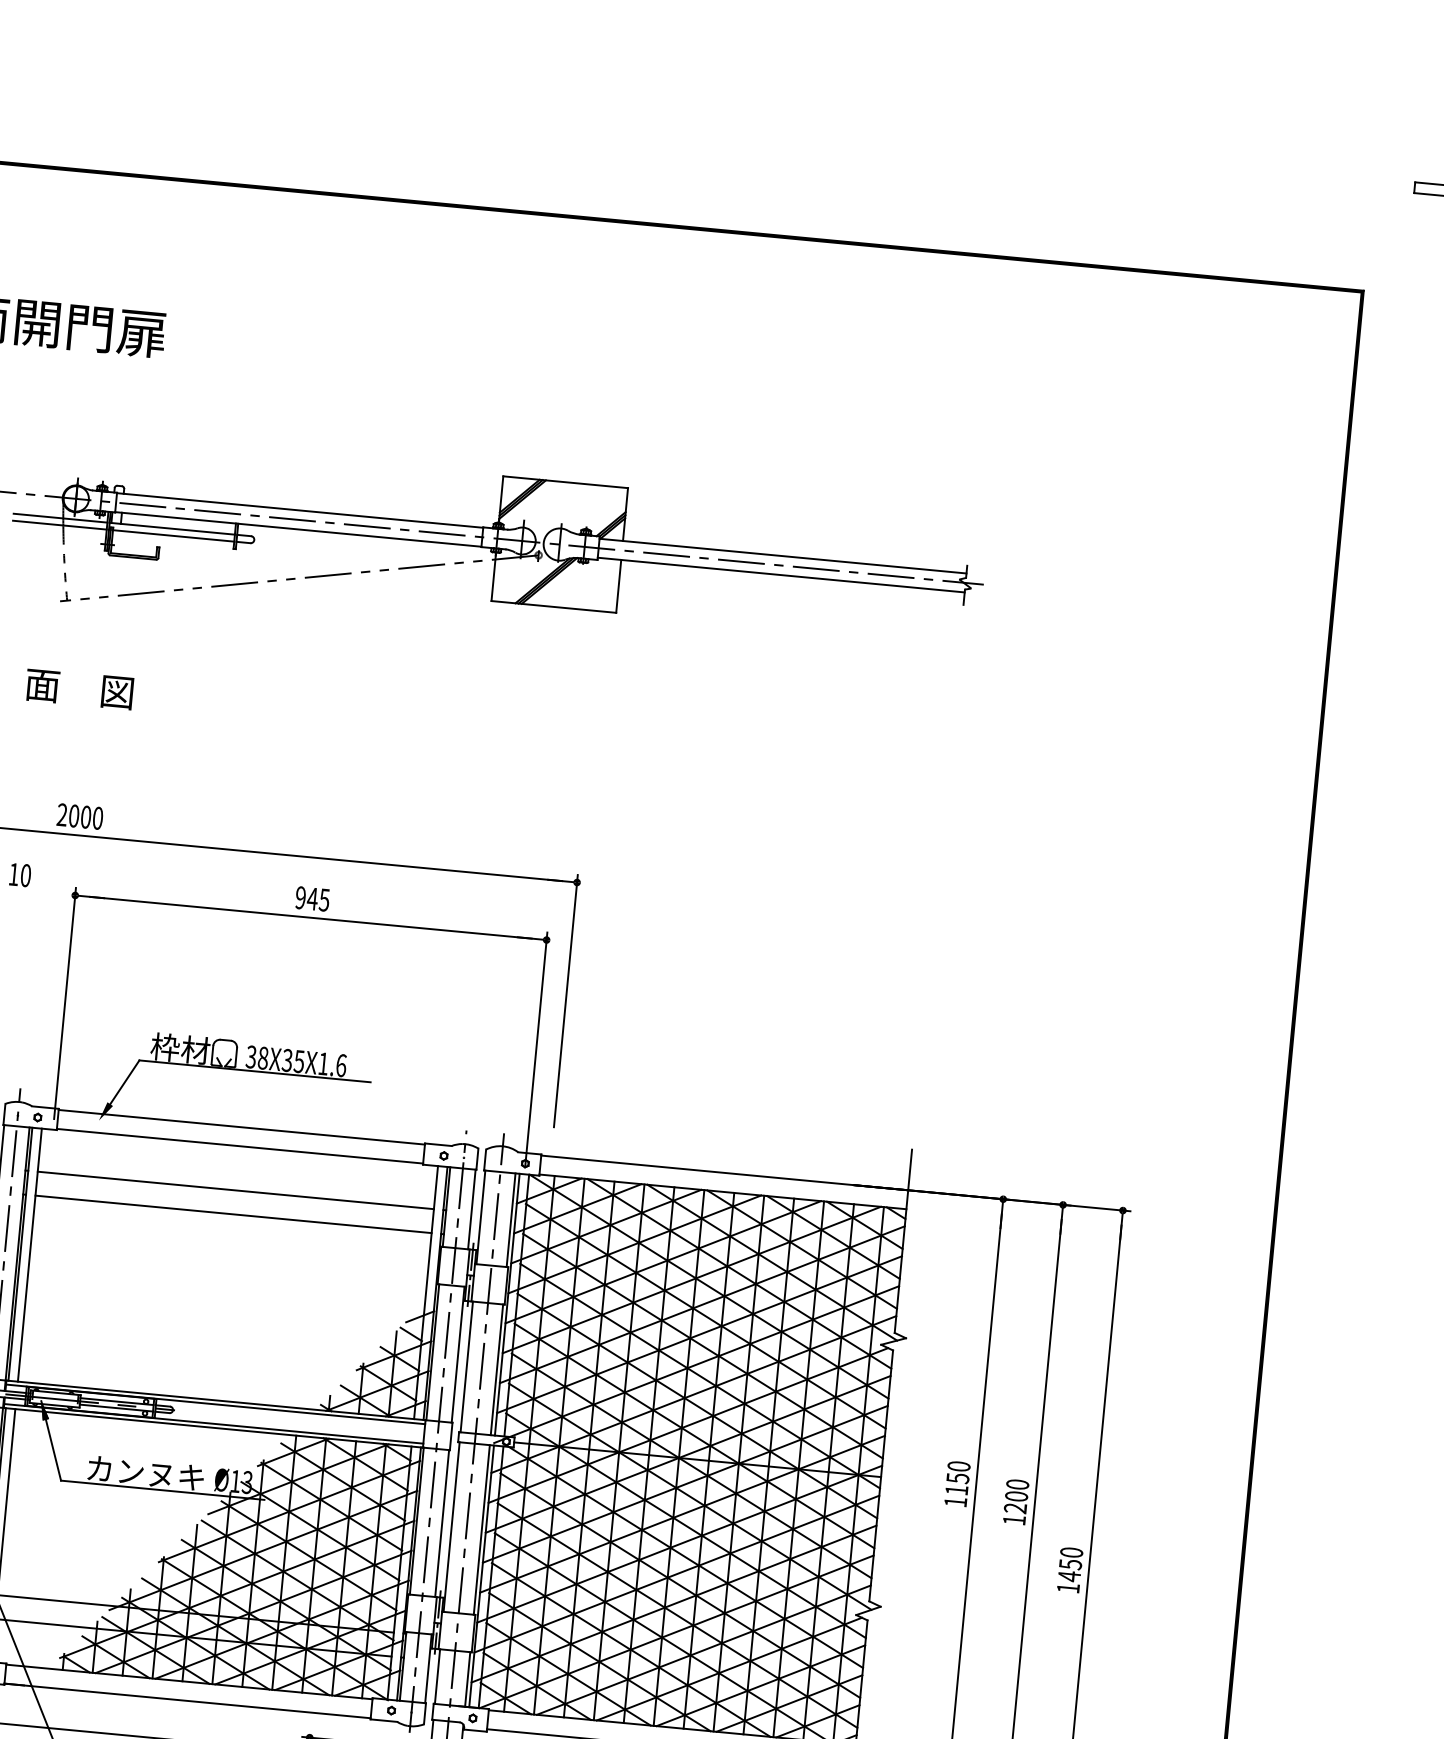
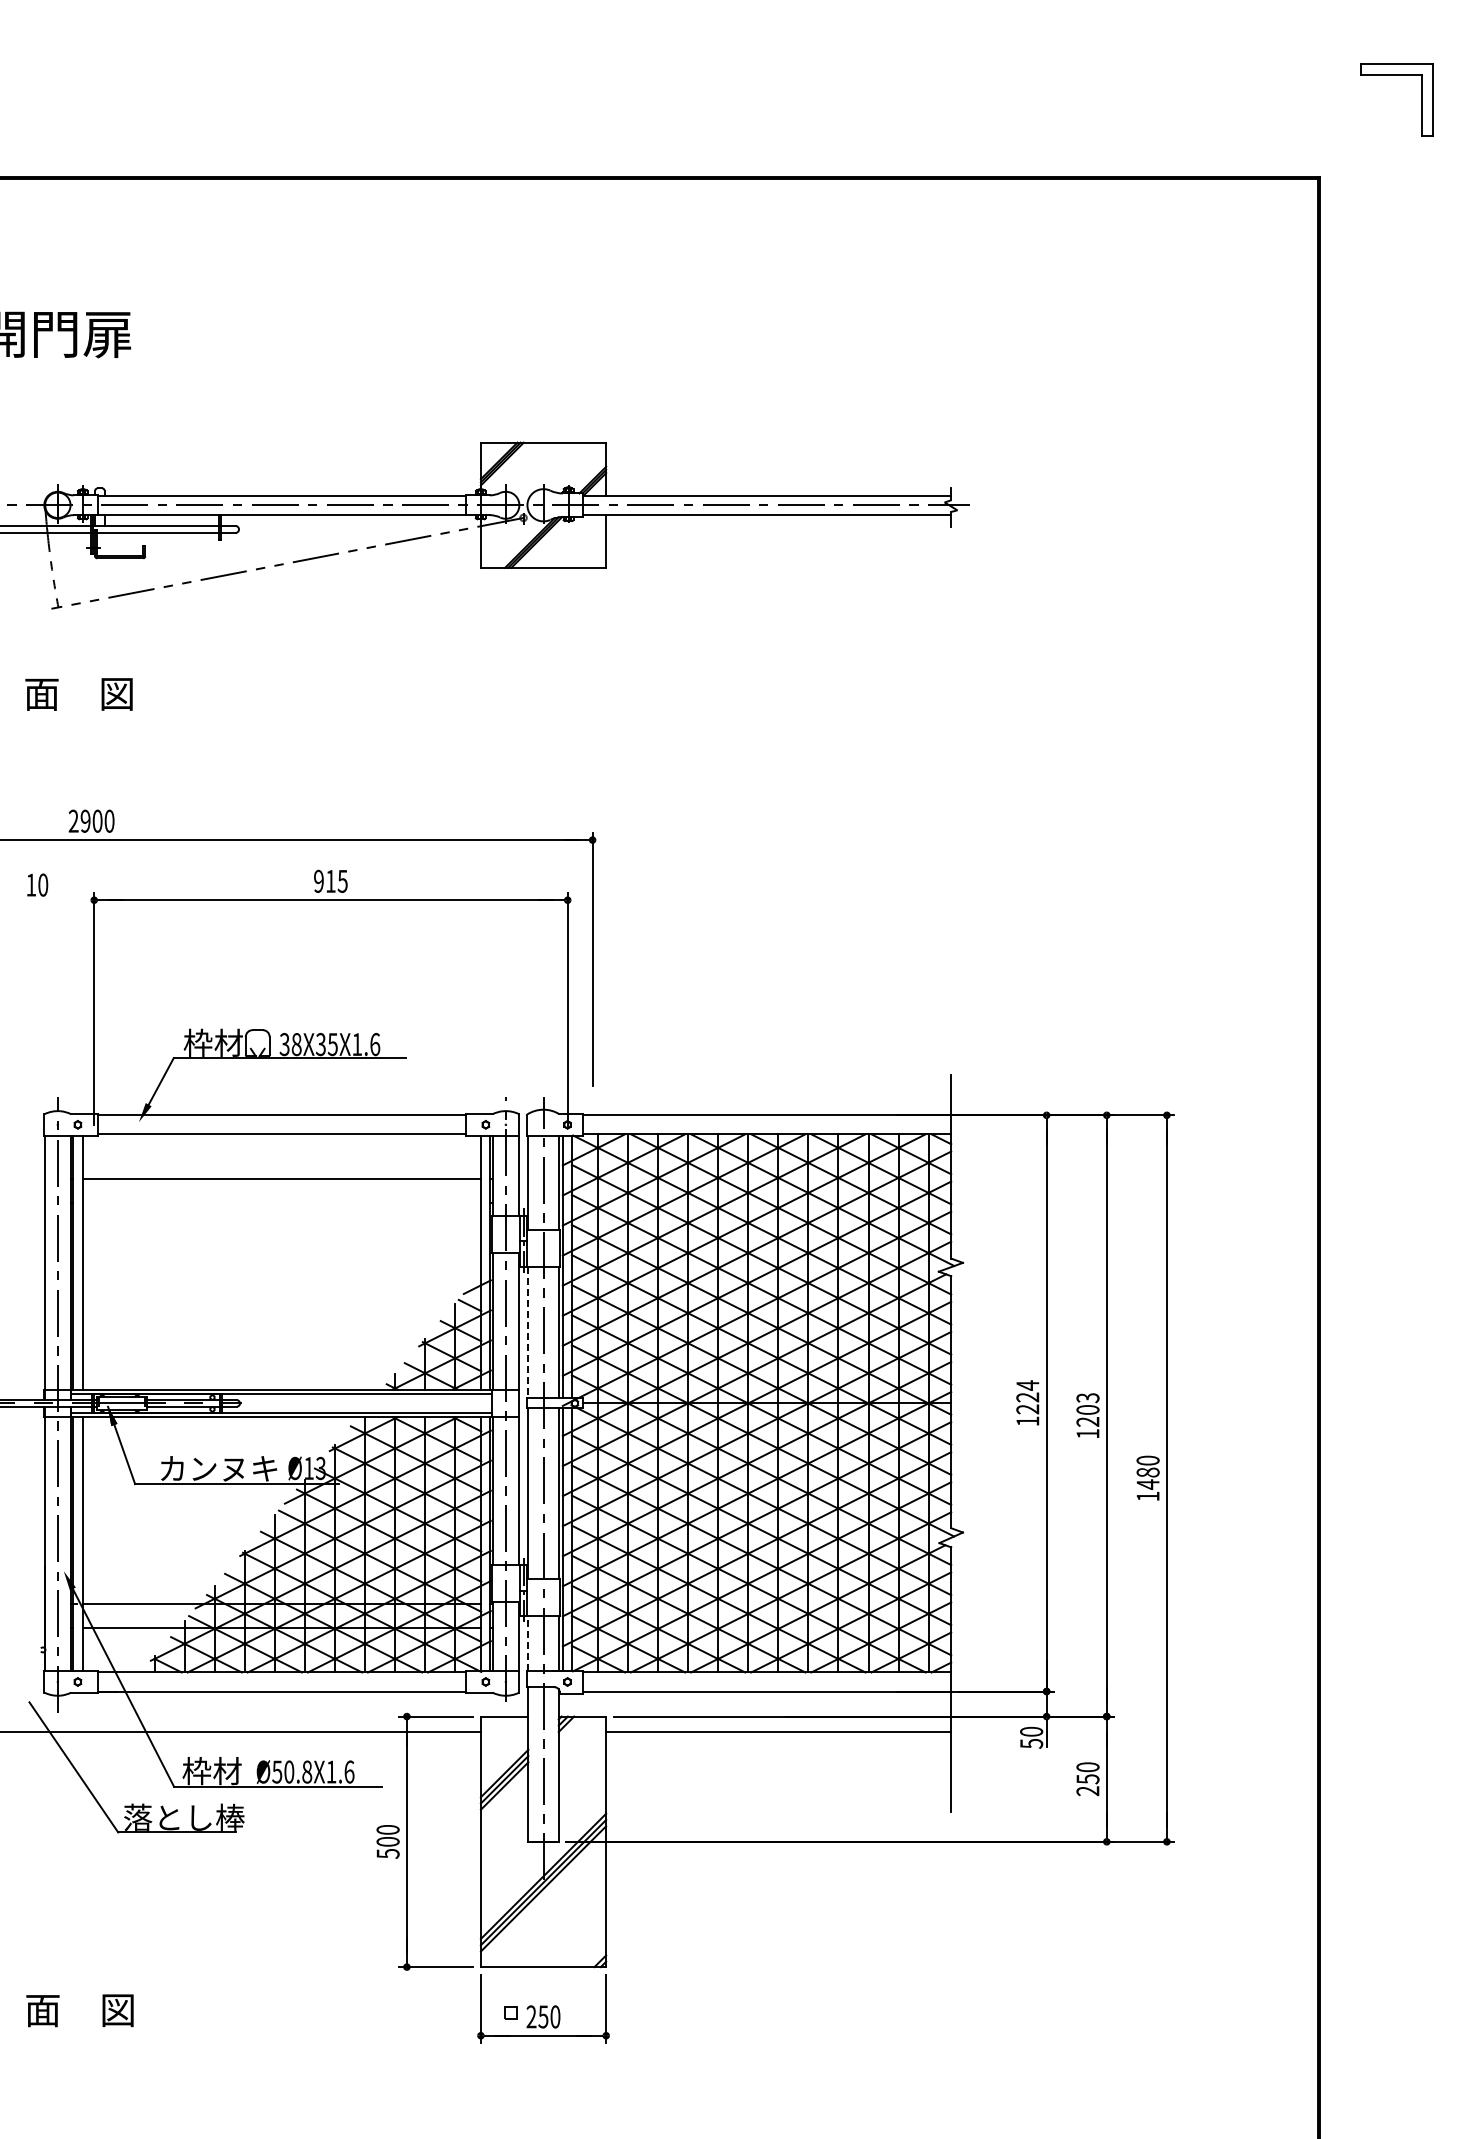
text: (74, 815) -> (85, 820), 2000 -> 2900
text: (312, 899) -> (330, 881), 945 -> 915
line: (233, 1214) -> (281, 1202), removed
line: (466, 1366) -> (528, 1332), solid -> dashed
text: (957, 1478) -> (1027, 1397), 1150 -> 1224
text: (1017, 1485) -> (1087, 1398), 1200 -> 1203
text: (1070, 1564) -> (1147, 1472), 1450 -> 1480
line: (437, 1676) -> (528, 1643), solid -> dashed

